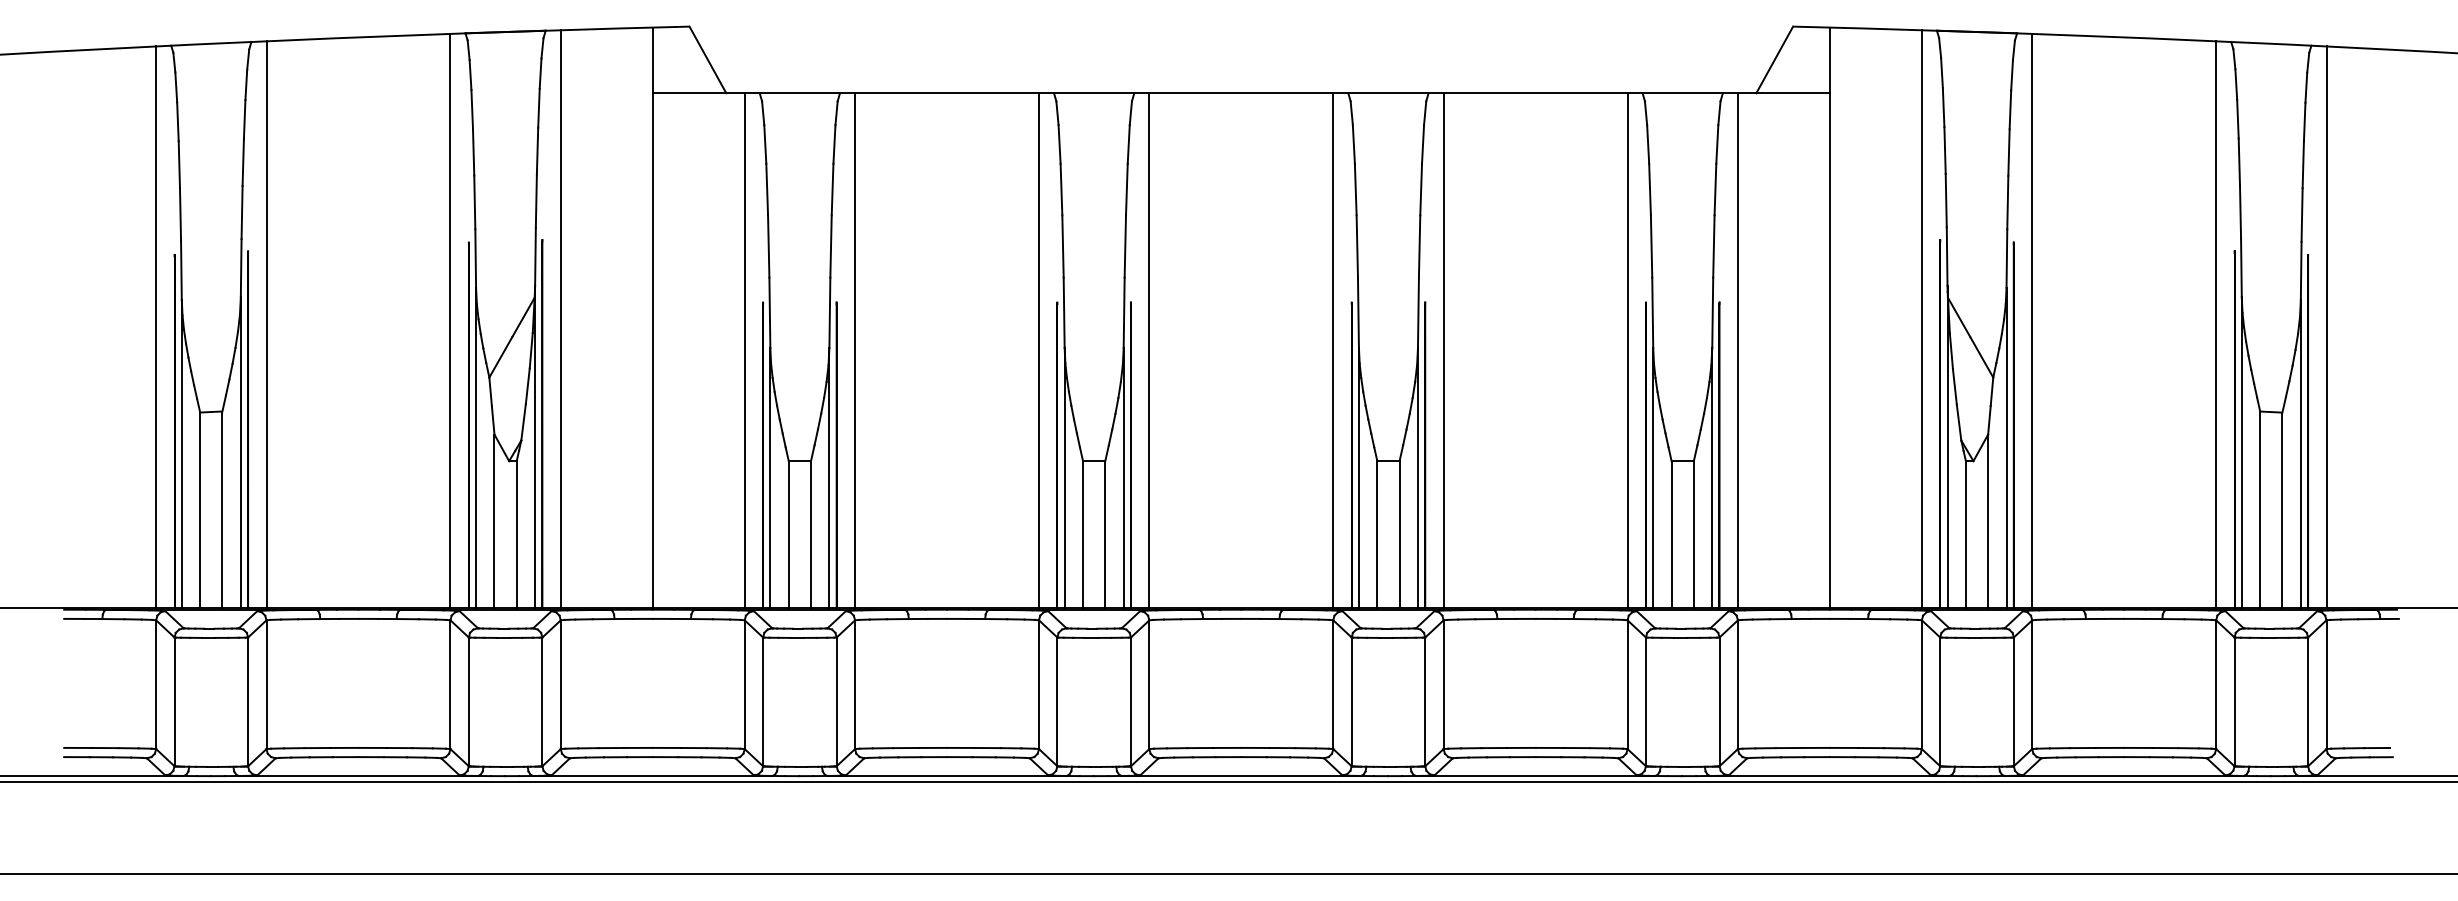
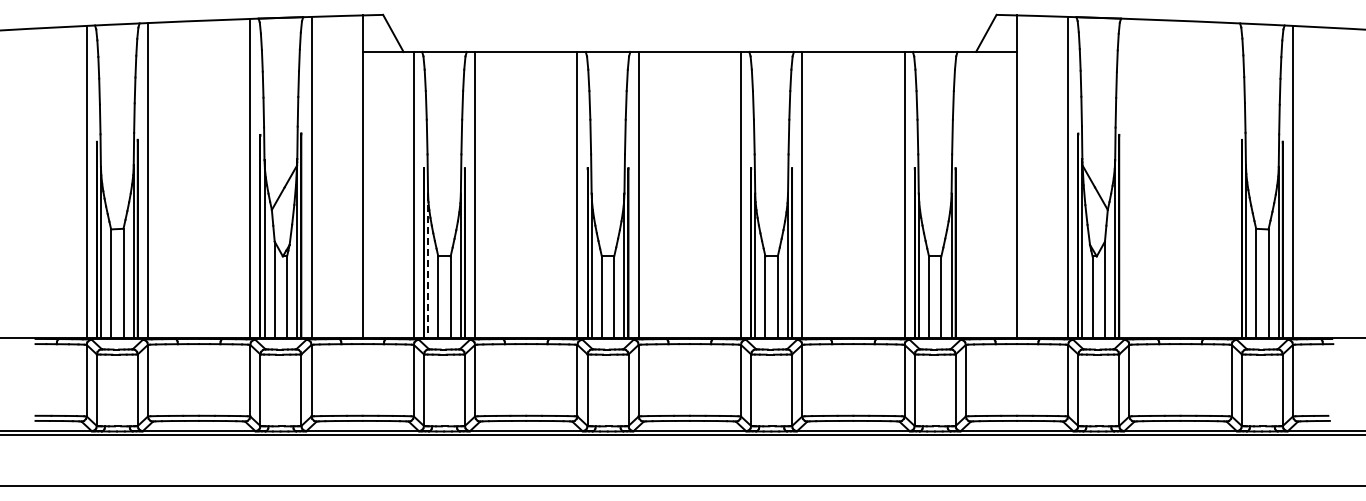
line: (2032, 320) -> (1129, 178), removed
line: (2215, 324) -> (1231, 180), removed
line: (1737, 349) -> (965, 194), removed
line: (771, 479) -> (428, 266), solid -> dashed

